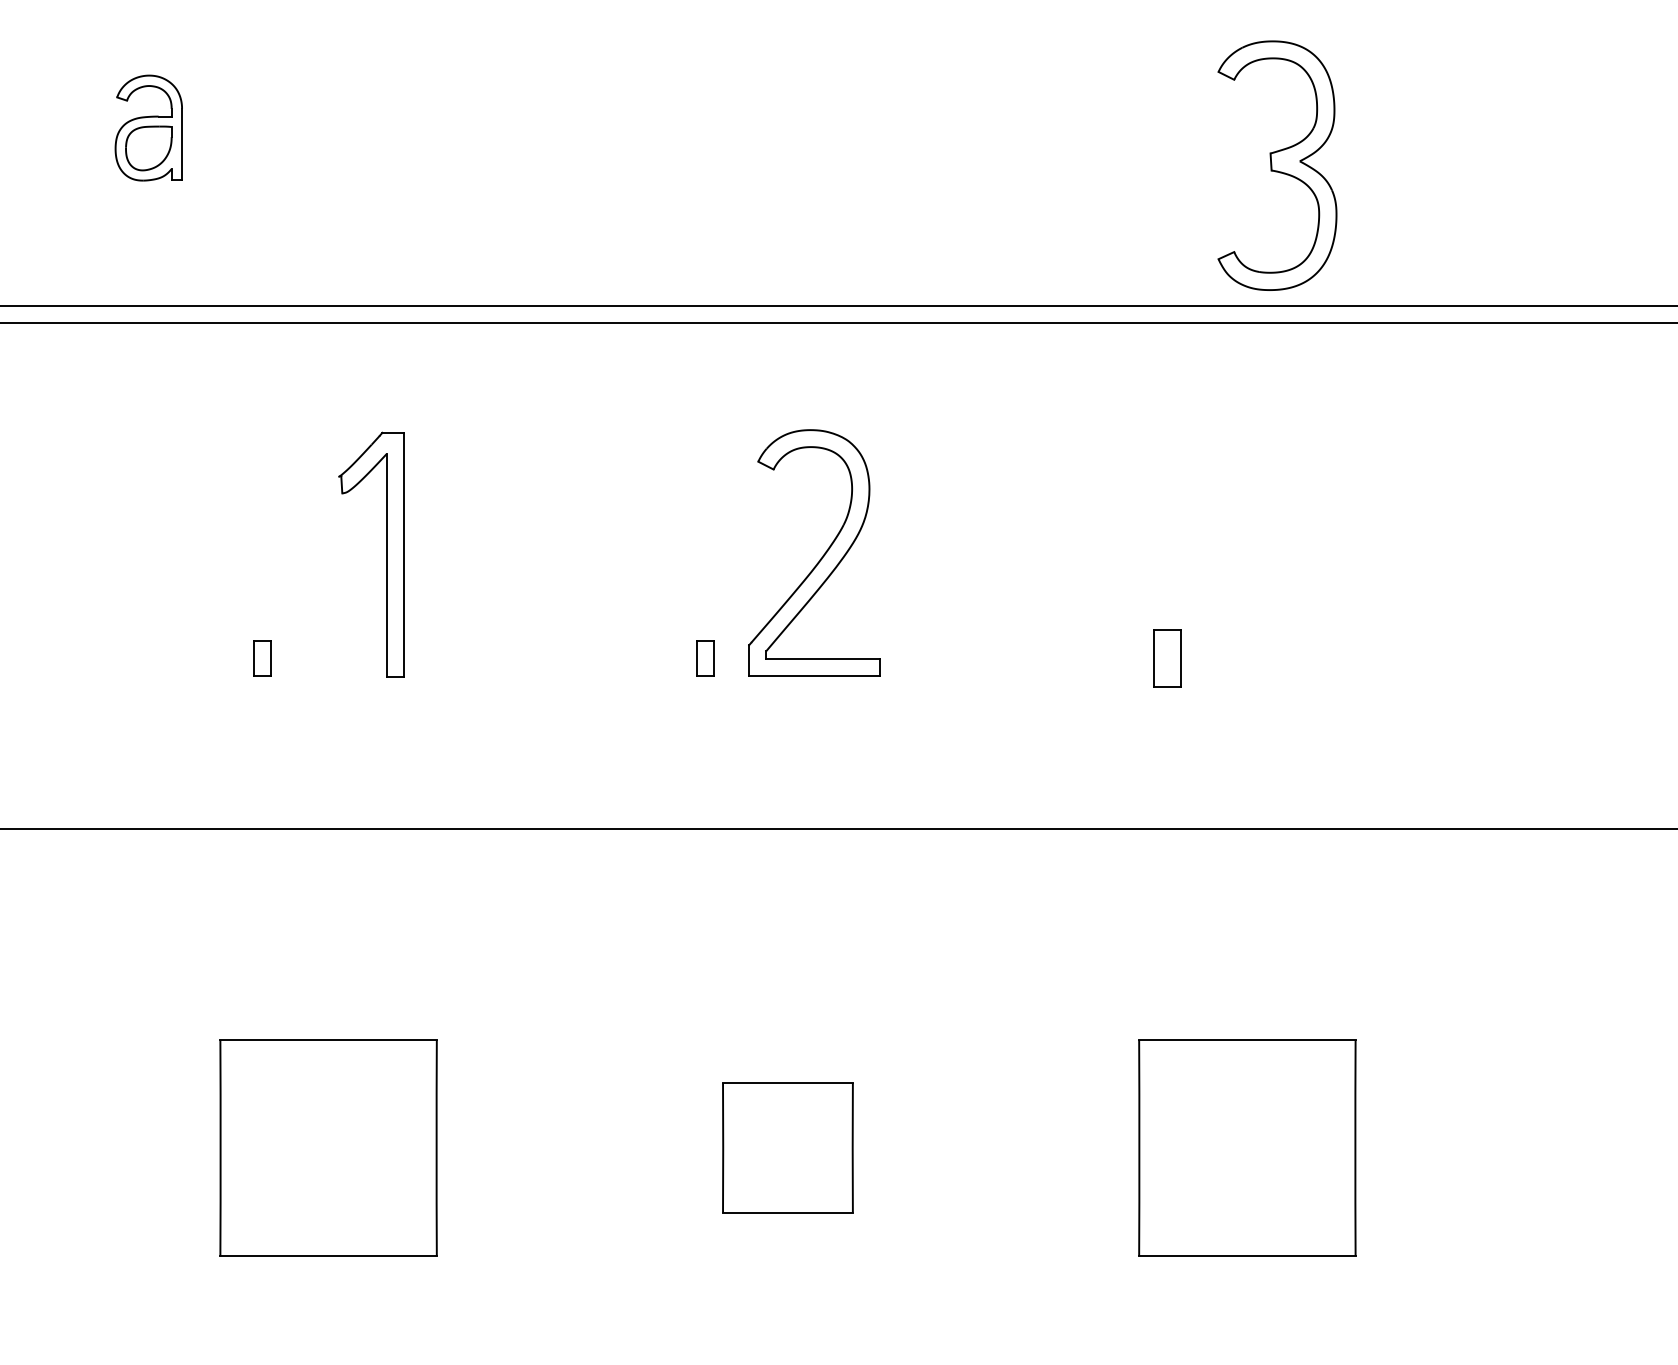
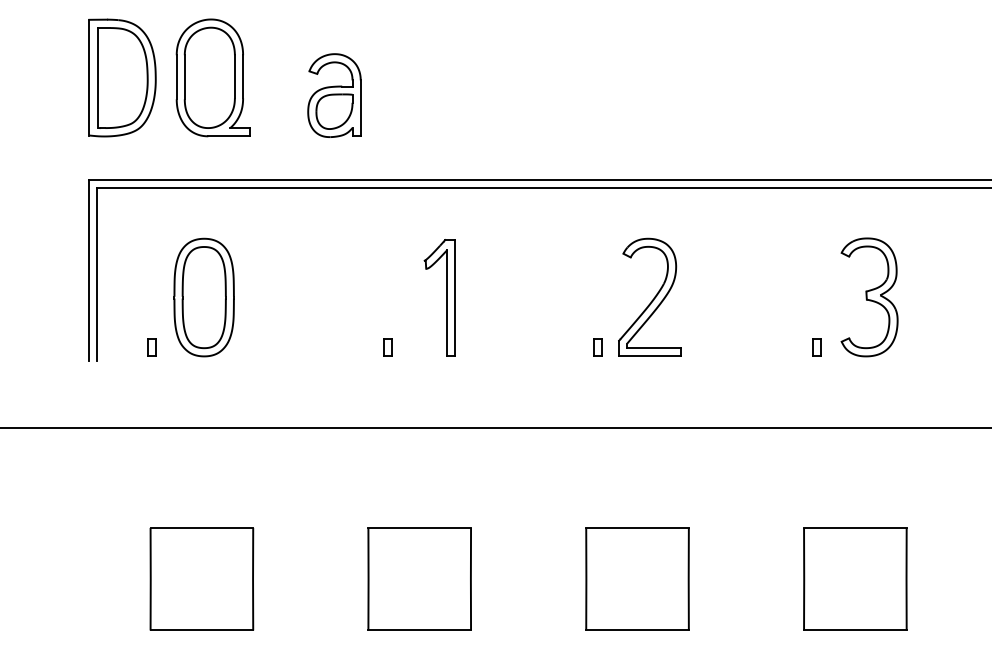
part: (148, 127) -> (334, 95), size x1.67
part: (1277, 165) -> (869, 297), moved
part: (1165, 659) -> (816, 347), size x0.62
part: (787, 1146) -> (637, 578), size x1.67

